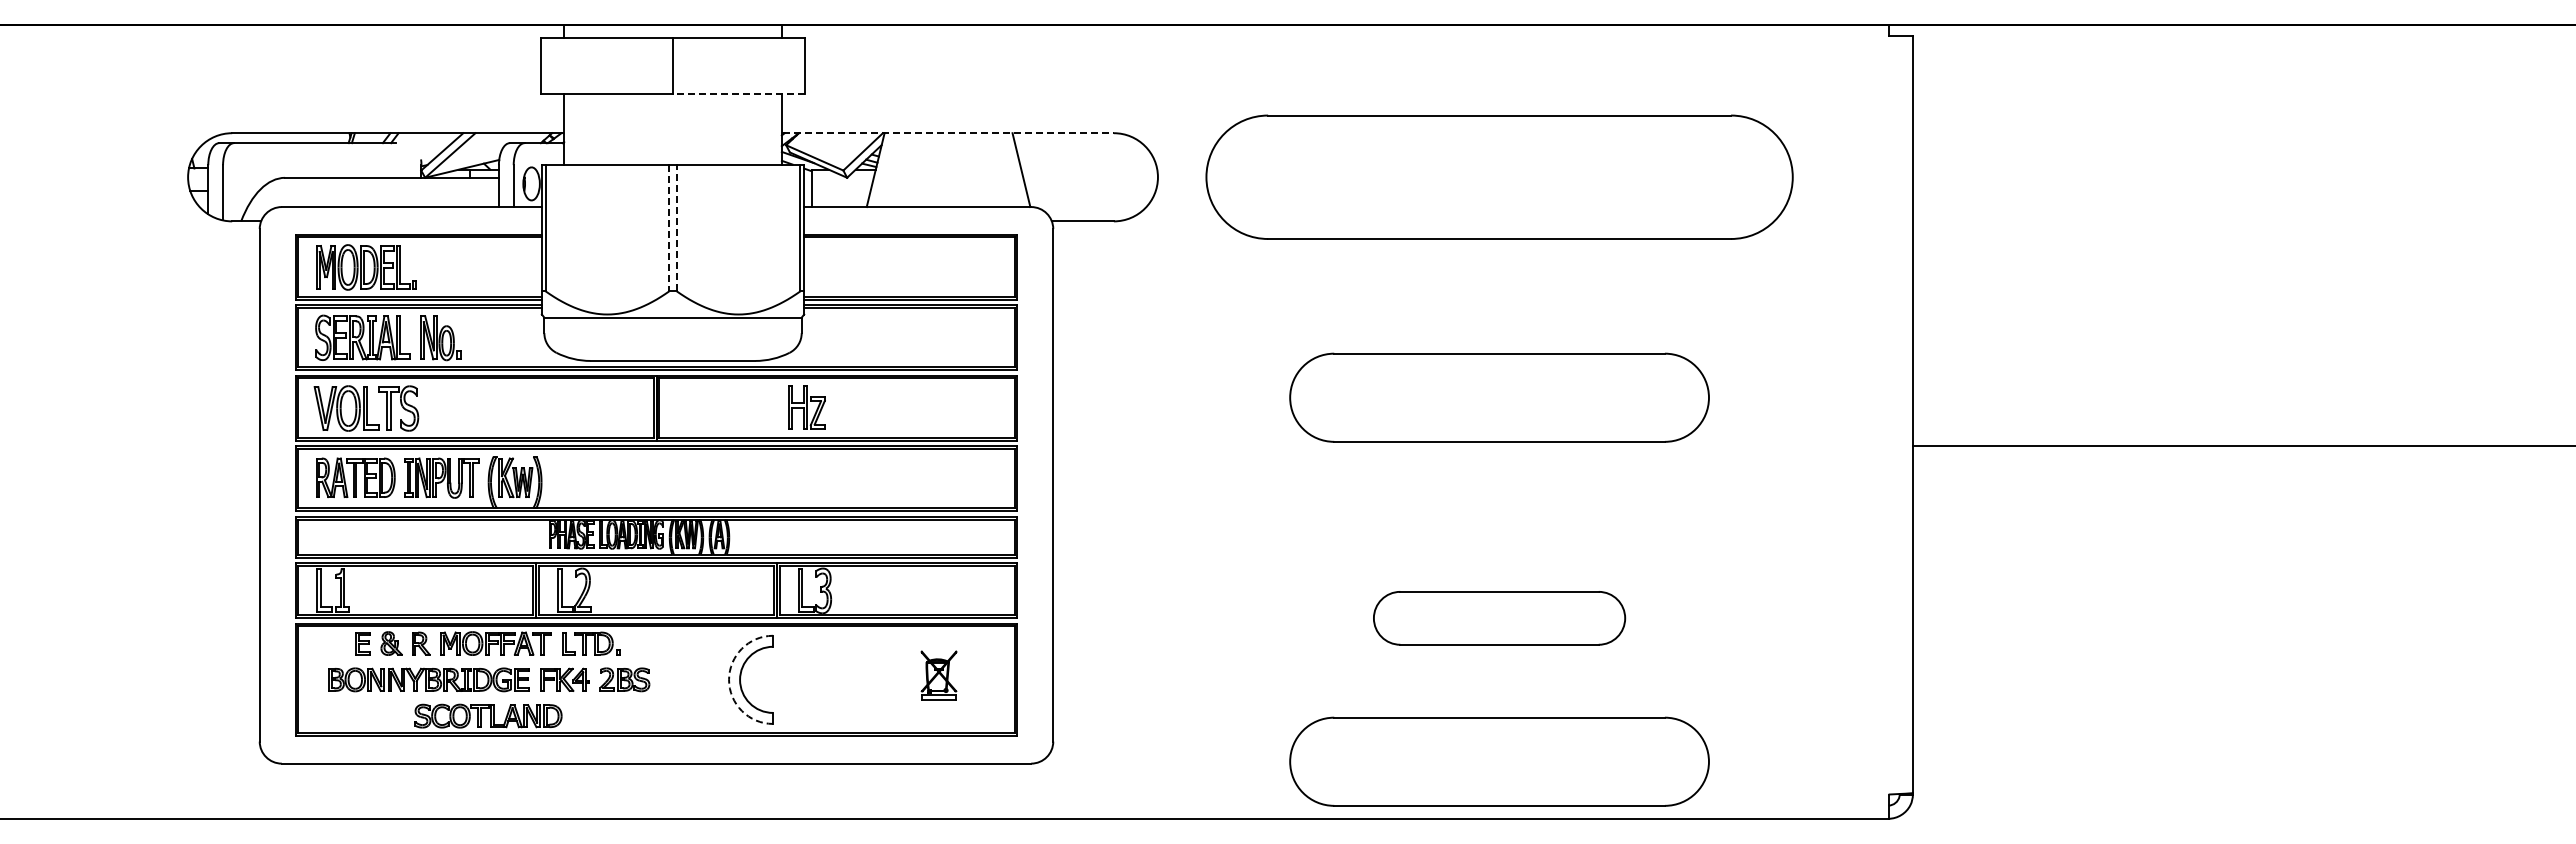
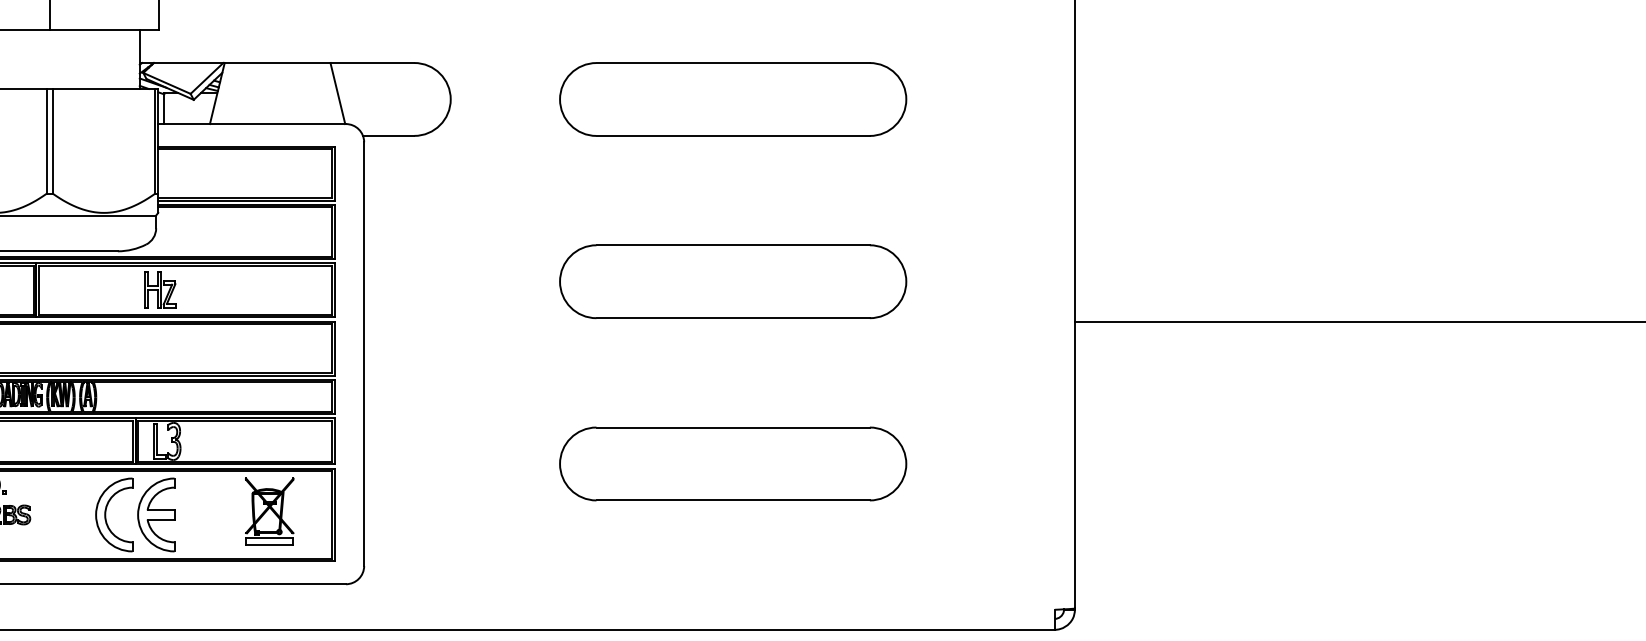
line: (738, 93) -> (103, 30), dashed -> solid
line: (949, 133) -> (278, 63), dashed -> solid
part: (1499, 177) -> (733, 99), size x0.71
line: (676, 227) -> (52, 140), dashed -> solid
line: (669, 228) -> (46, 141), dashed -> solid
part: (1499, 618) -> (733, 464), size x1.67
part: (938, 675) -> (269, 511), size x1.67
arc: (729, 679) -> (96, 514), dashed -> solid
part: (801, 679) -> (156, 514), added
part: (1499, 761) -> (733, 582), removed

